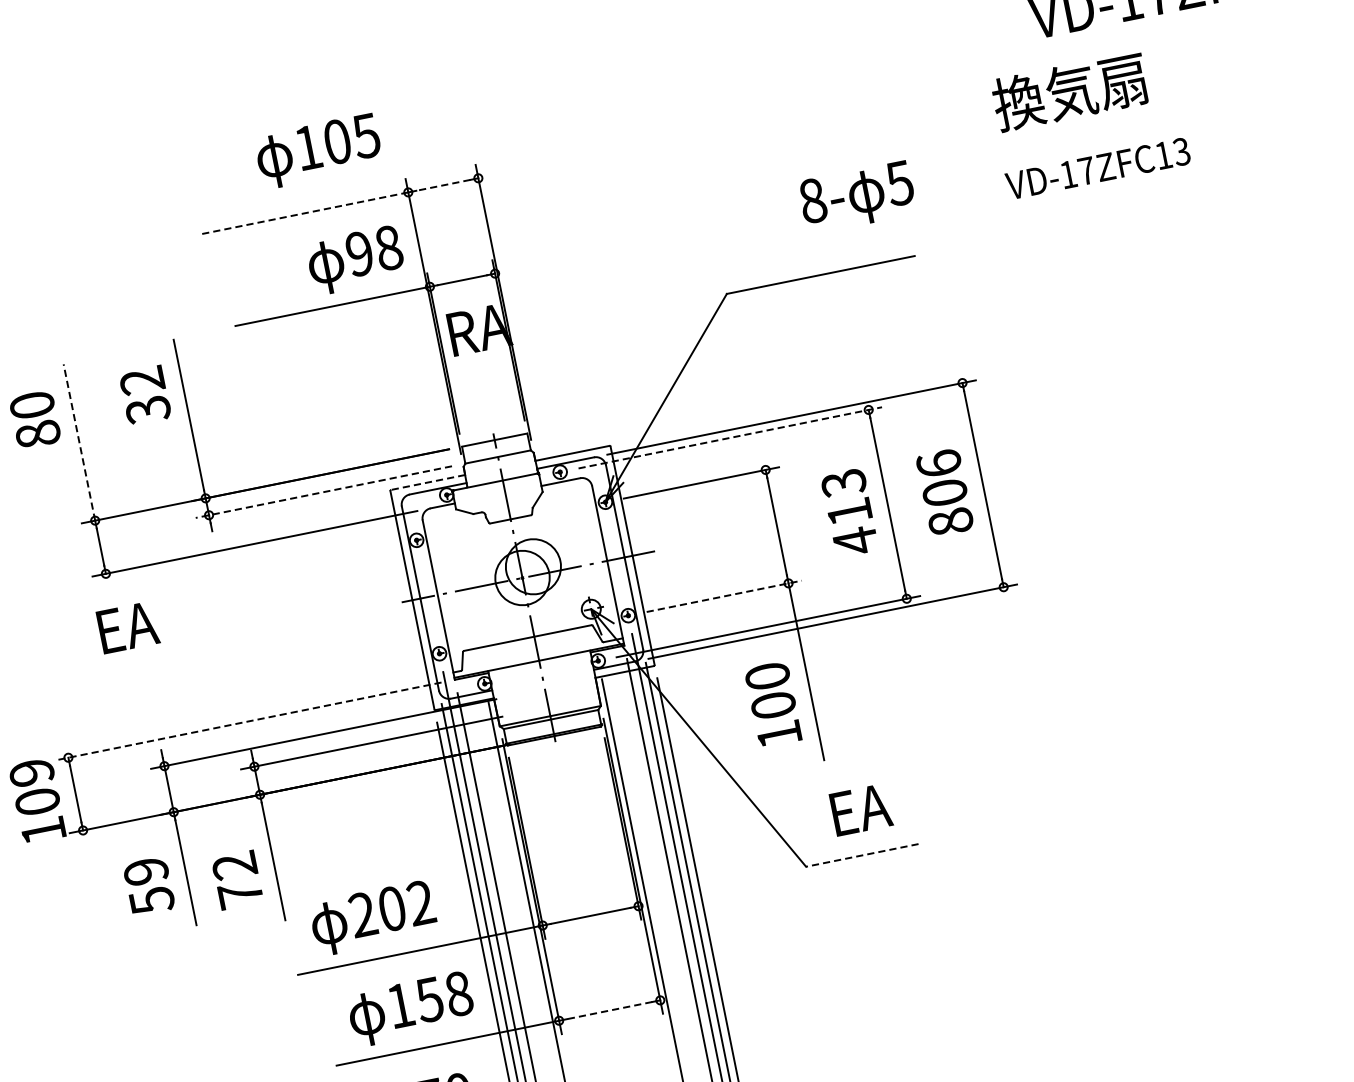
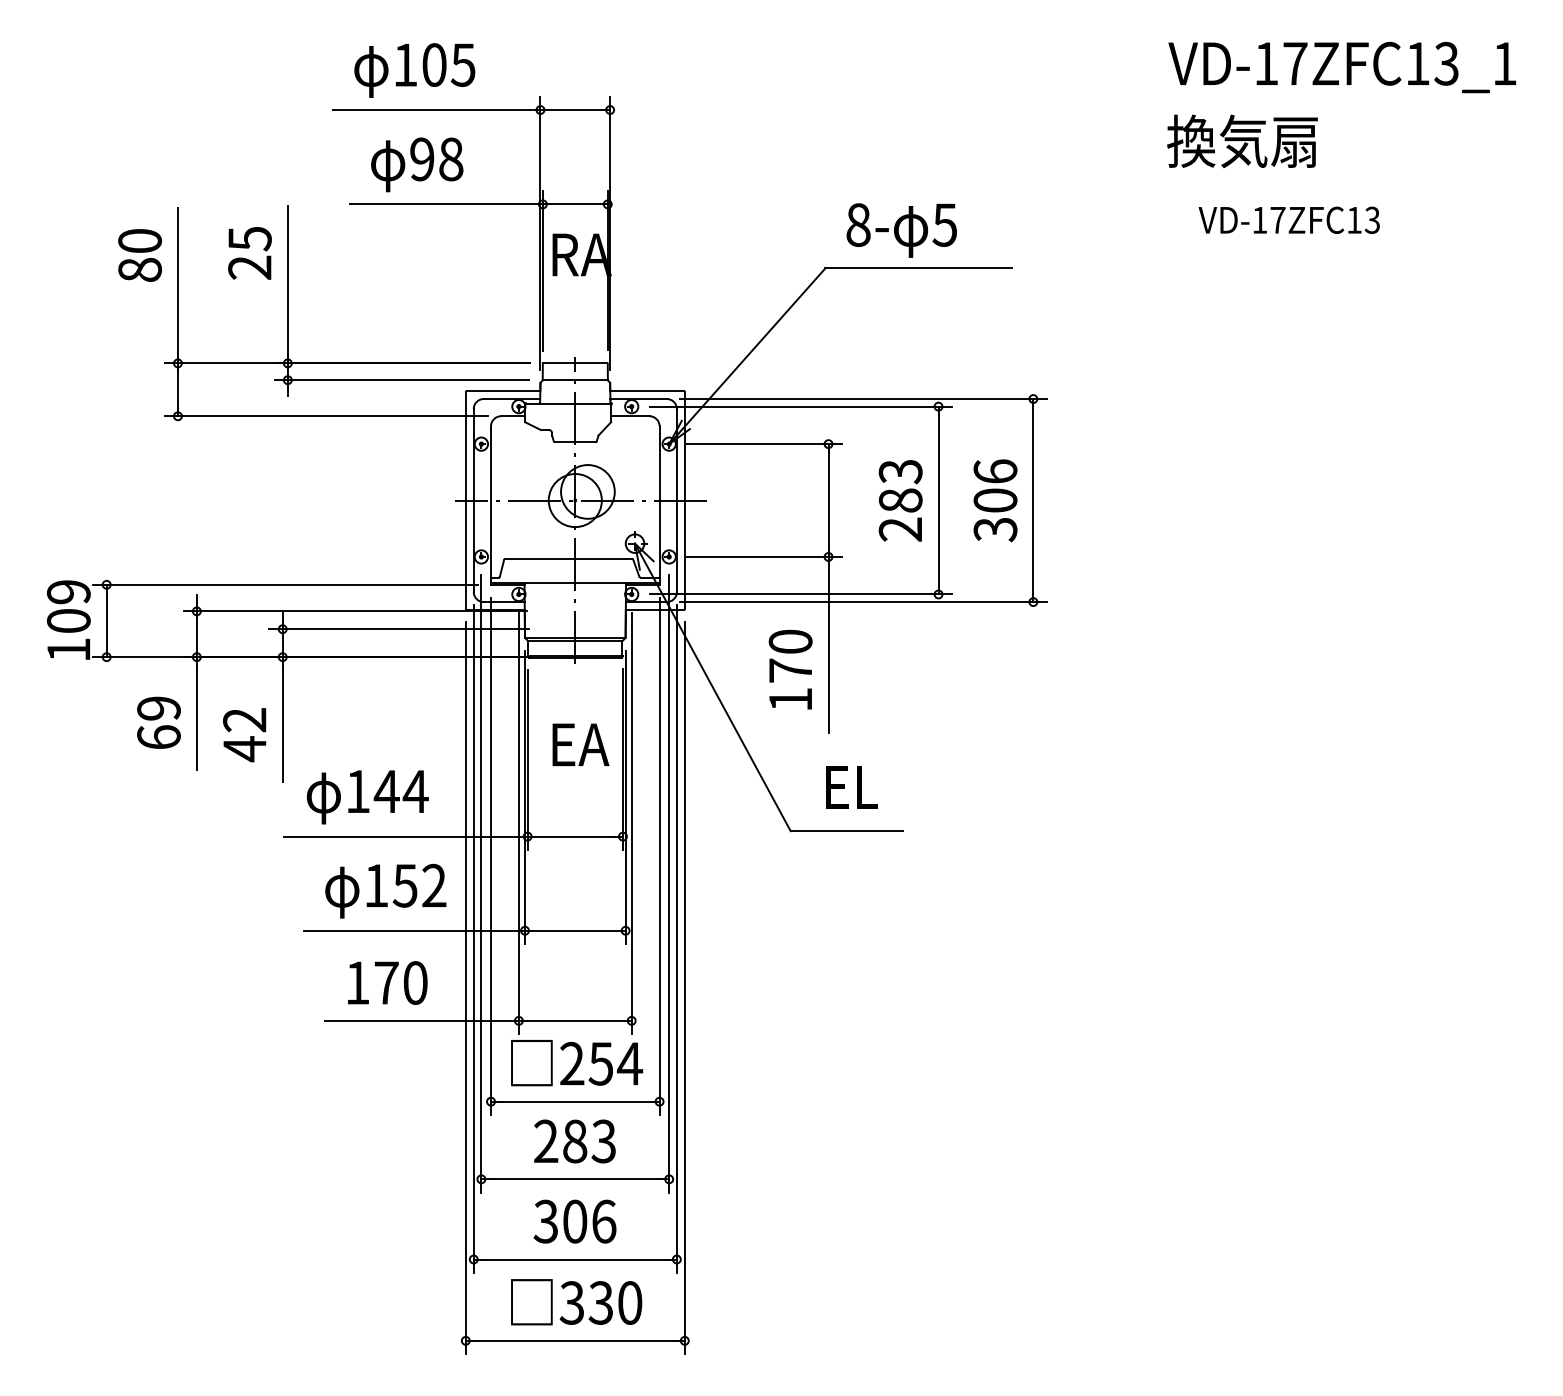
text: (1070, 91) -> (1242, 141), moved
text: (318, 151) -> (414, 70), moved
text: (1097, 168) -> (1288, 219), moved
line: (443, 185) -> (575, 110), dashed -> solid
text: (857, 197) -> (901, 230), moved
line: (303, 213) -> (436, 110), dashed -> solid
text: (356, 259) -> (417, 164), moved
text: (144, 395) -> (249, 253), 32 -> 25
line: (729, 437) -> (800, 406), dashed -> solid
line: (78, 442) -> (177, 285), dashed -> solid
line: (428, 482) -> (503, 391), dashed -> solid
line: (323, 492) -> (401, 380), dashed -> solid
text: (950, 521) -> (995, 529), 806 -> 306
text: (852, 527) -> (900, 515), 413 -> 283
line: (725, 595) -> (765, 556), dashed -> solid
text: (127, 627) -> (580, 744), moved
text: (773, 705) -> (790, 670), 100 -> 170
line: (248, 721) -> (285, 584), dashed -> solid
text: (861, 809) -> (854, 787), EA -> EL
line: (862, 855) -> (846, 831), dashed -> solid
text: (240, 895) -> (244, 749), 72 -> 42
text: (151, 900) -> (158, 737), 59 -> 69
text: (392, 908) -> (387, 791), 202 -> 144
text: (458, 993) -> (434, 885), 158 -> 152
line: (608, 1010) -> (574, 930), dashed -> solid

